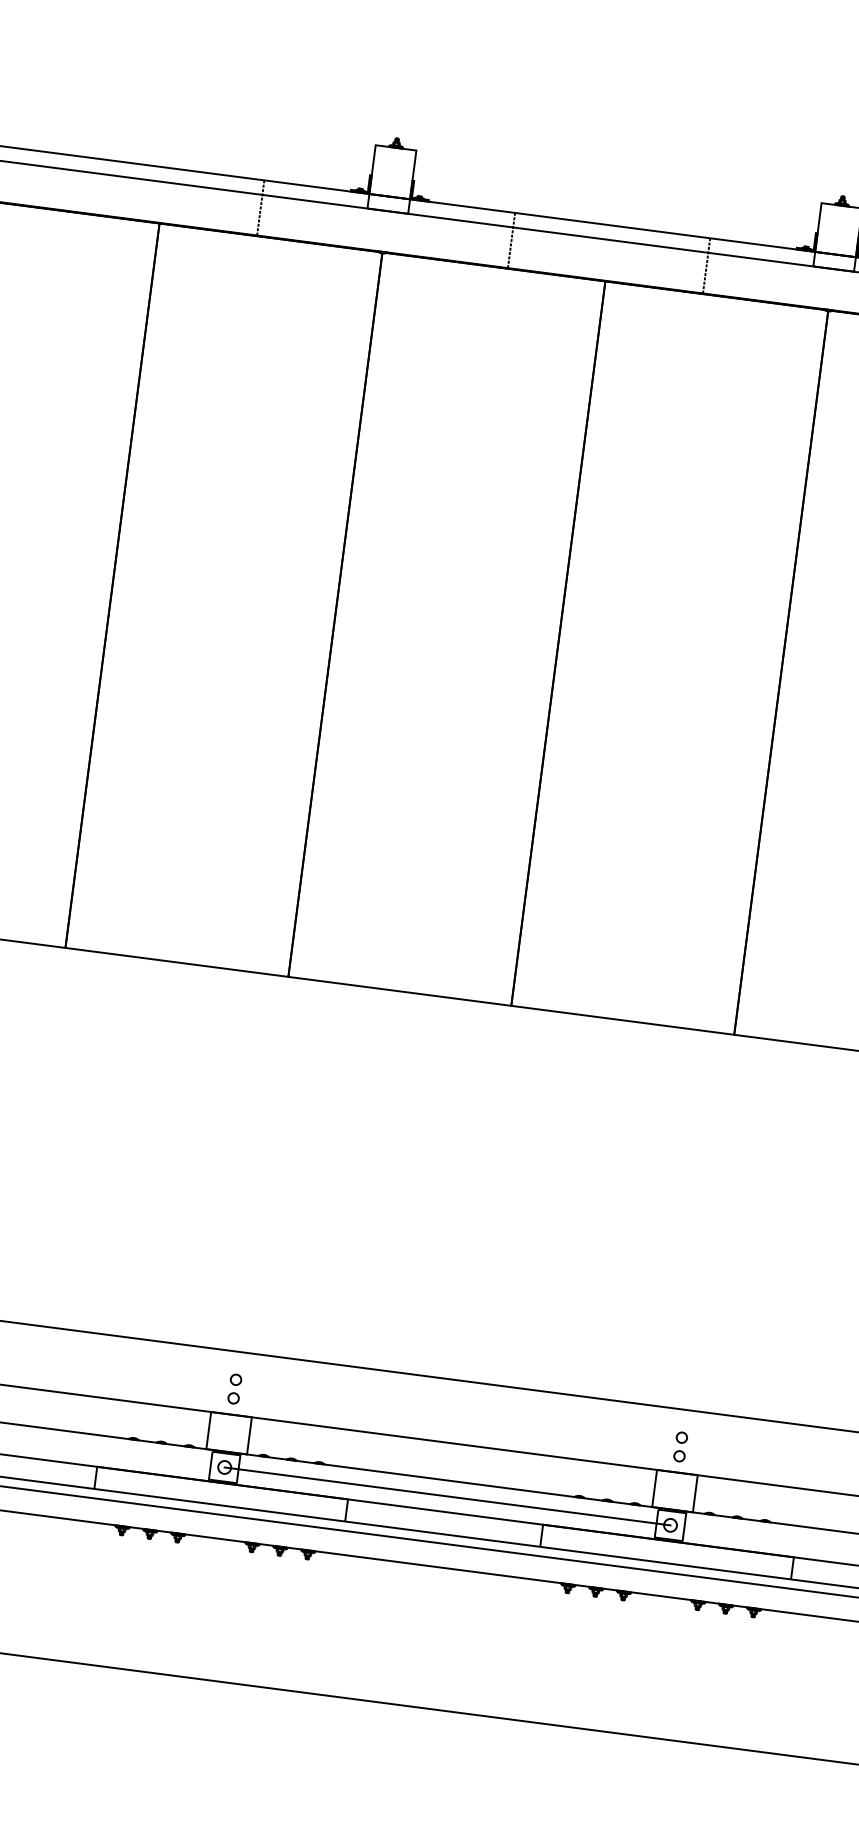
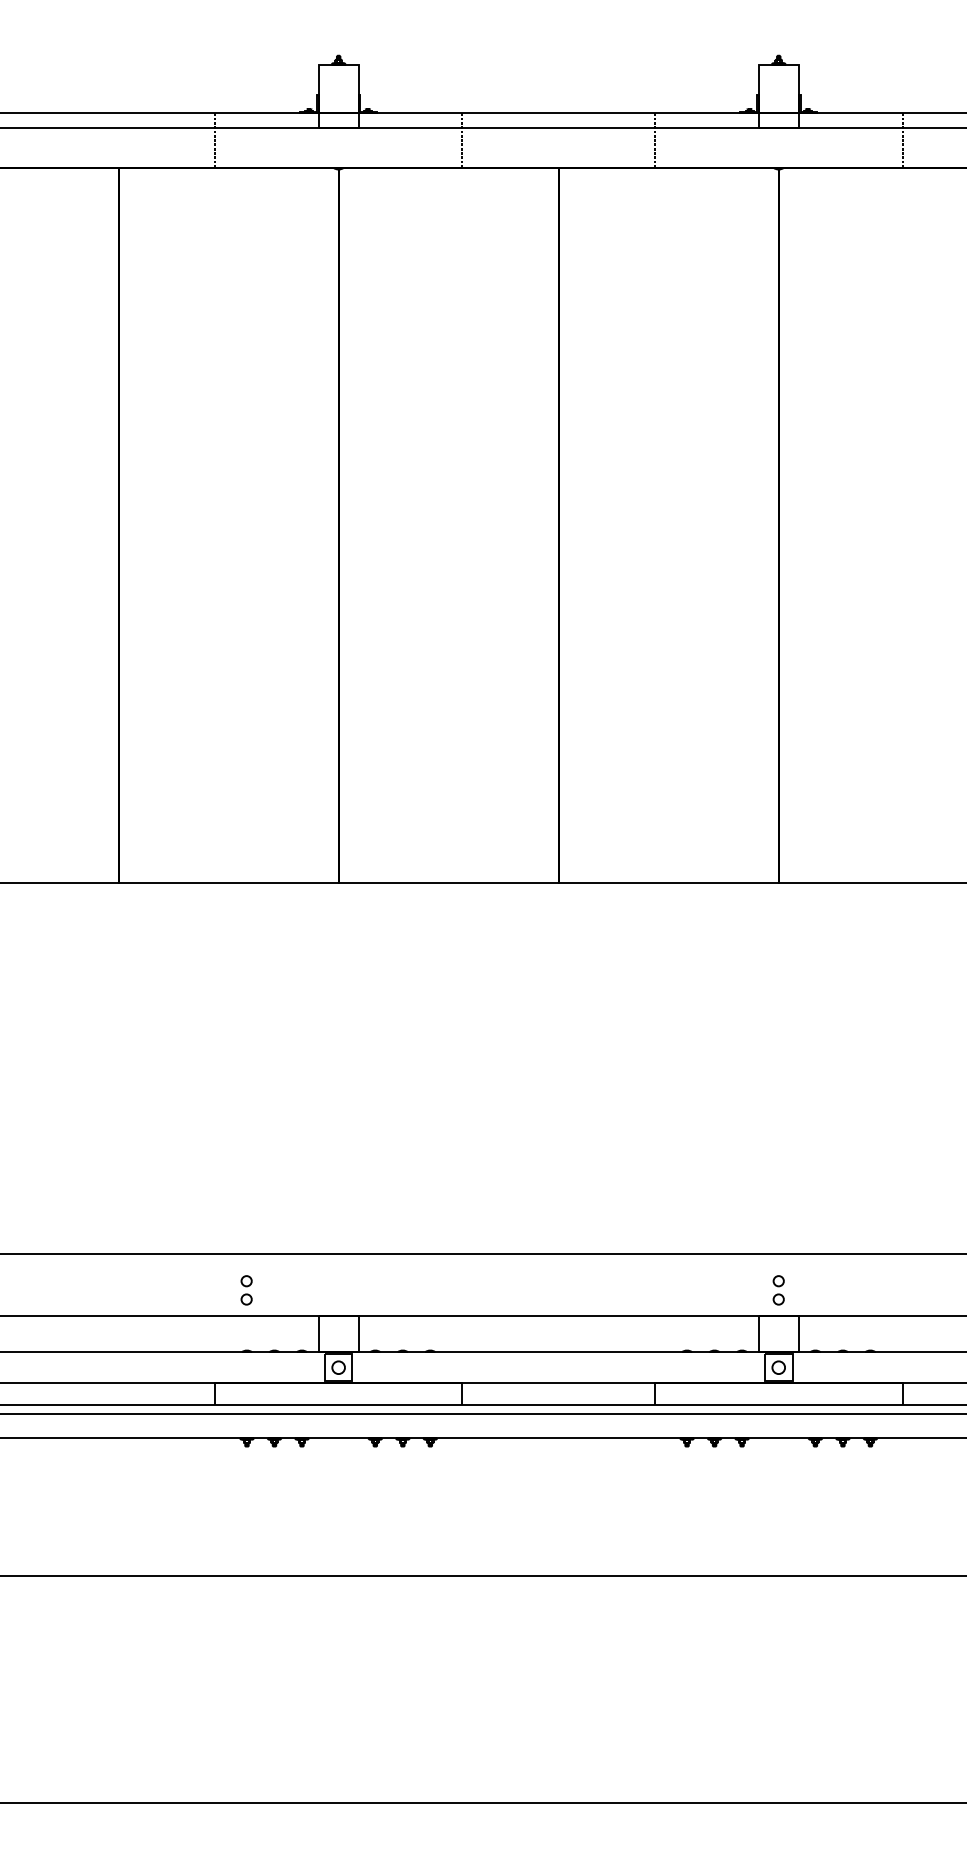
part: (234, 1389) -> (246, 1290), moved
line: (447, 1496) -> (558, 1367), removed

